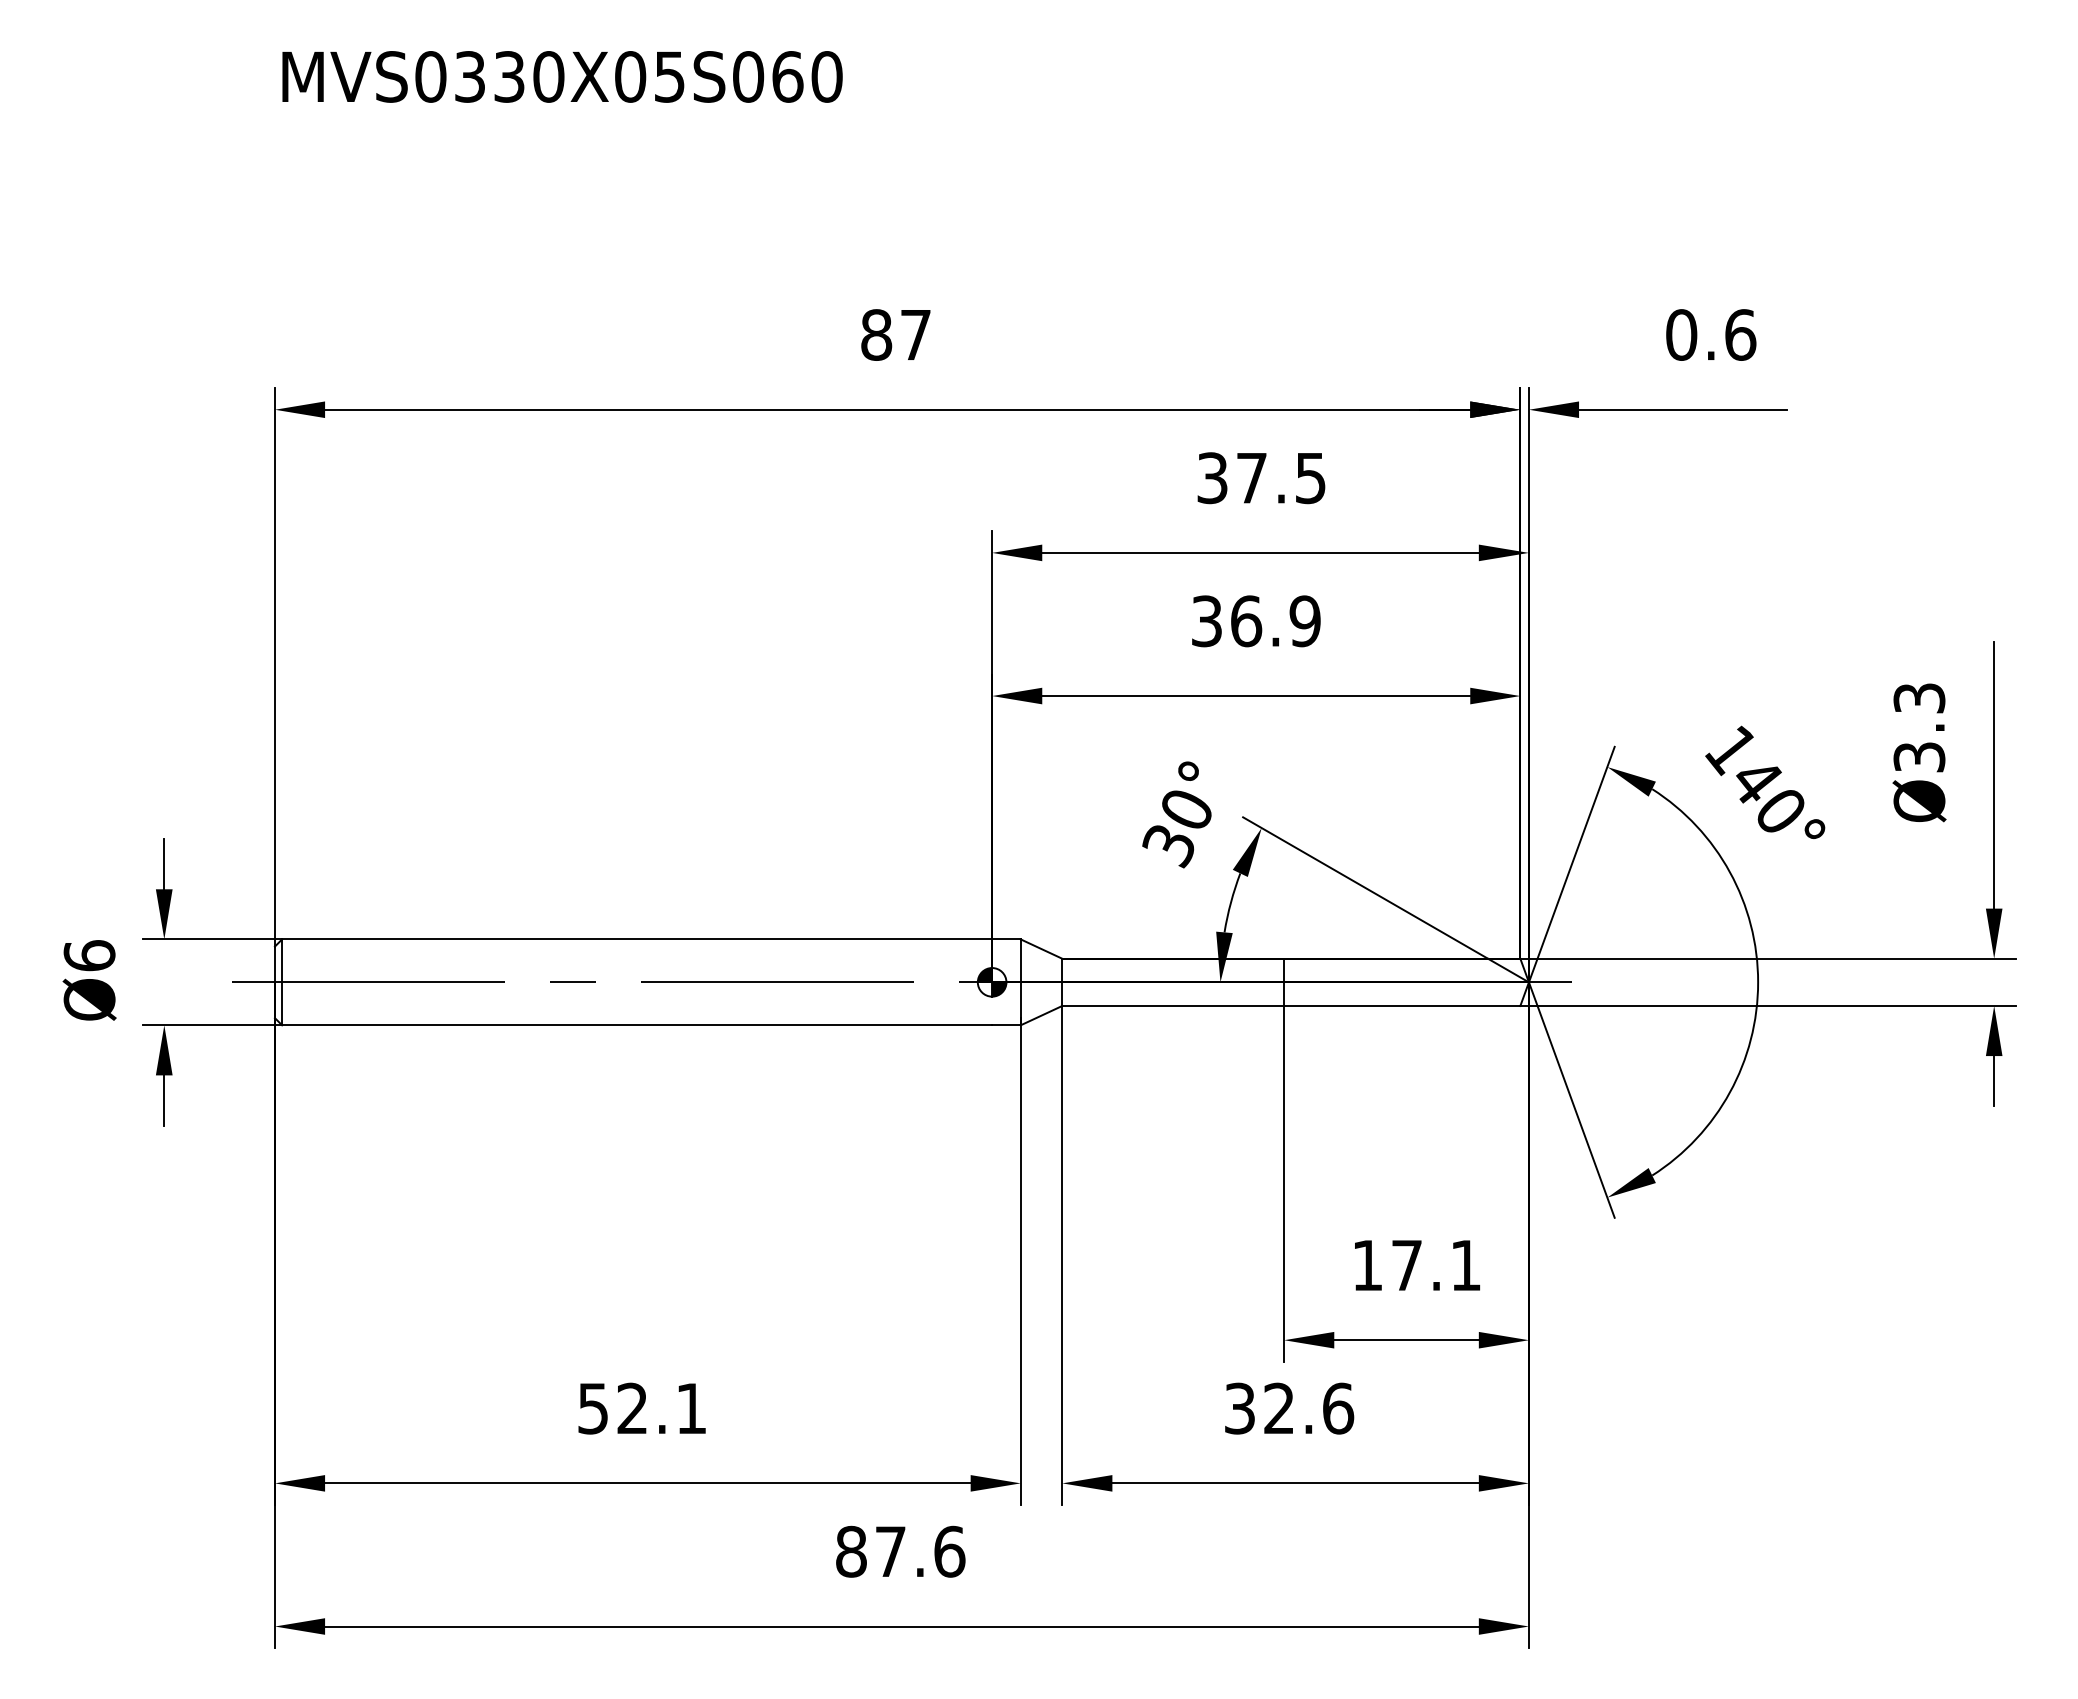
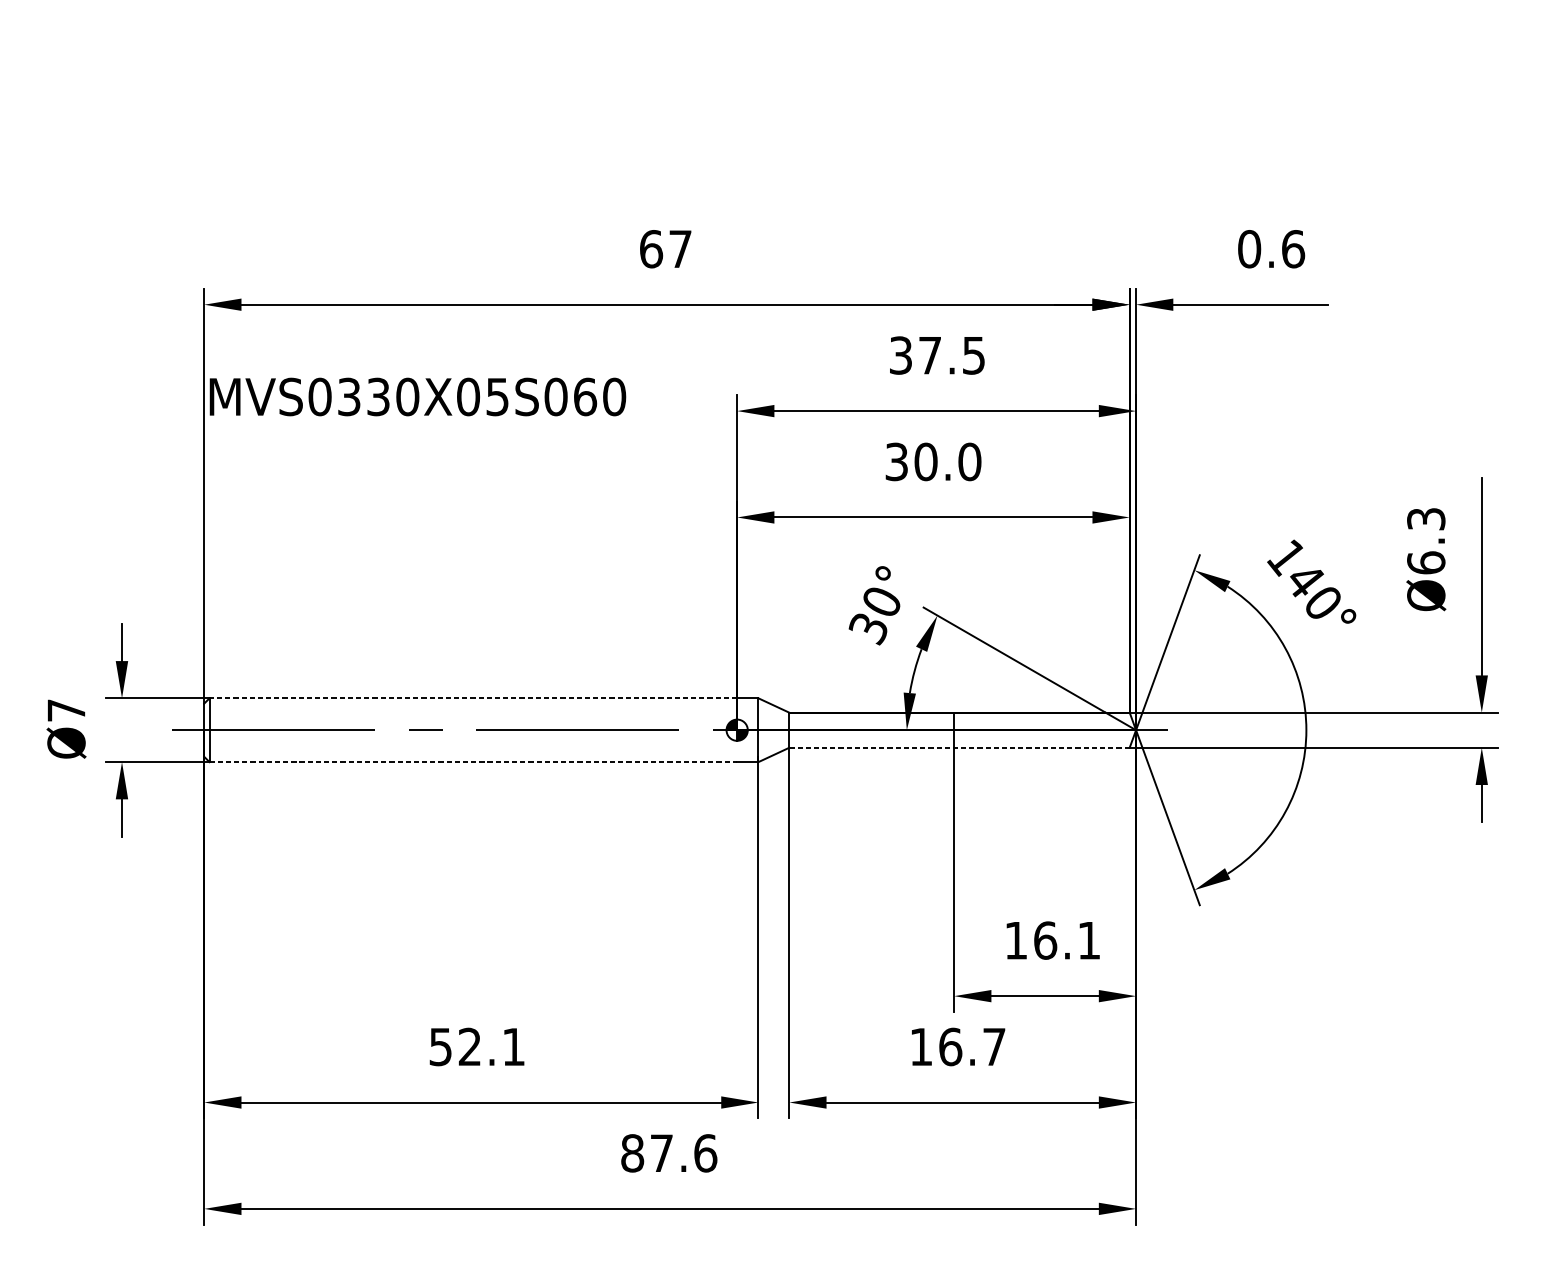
text: (562, 76) -> (417, 396), moved
text: (876, 334) -> (651, 248), 87 -> 67
text: (1275, 621) -> (947, 462), 36.9 -> 30.0
text: (1919, 756) -> (1426, 562), Ø3.3 -> Ø6.3
line: (636, 939) -> (472, 698), solid -> dashed
text: (89, 955) -> (66, 710), Ø6 -> Ø7
line: (1290, 1005) -> (958, 747), solid -> dashed
line: (637, 1025) -> (473, 762), solid -> dashed
text: (1406, 1265) -> (1045, 940), 17.1 -> 16.1
text: (1289, 1408) -> (958, 1046), 32.6 -> 16.7

